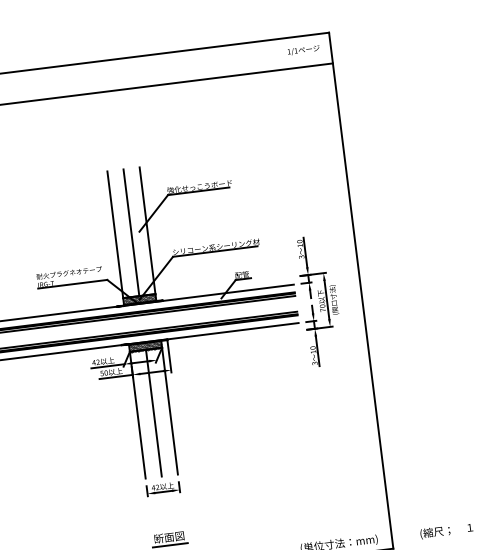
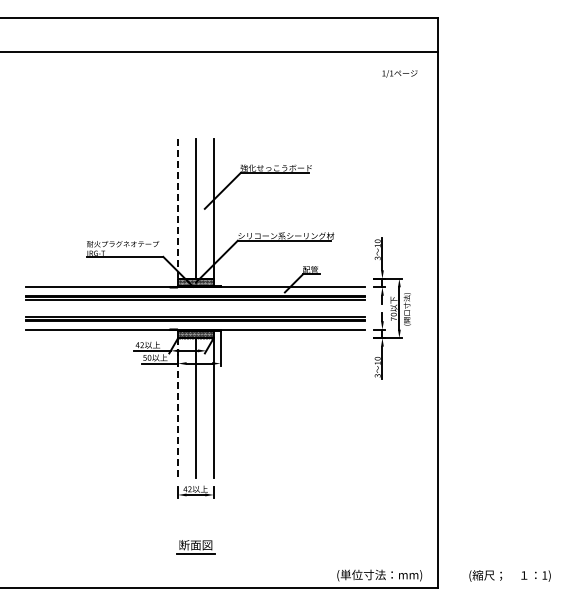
text: (303, 50) -> (399, 73), moved
line: (115, 234) -> (178, 208), solid -> dashed
line: (138, 415) -> (178, 408), solid -> dashed

